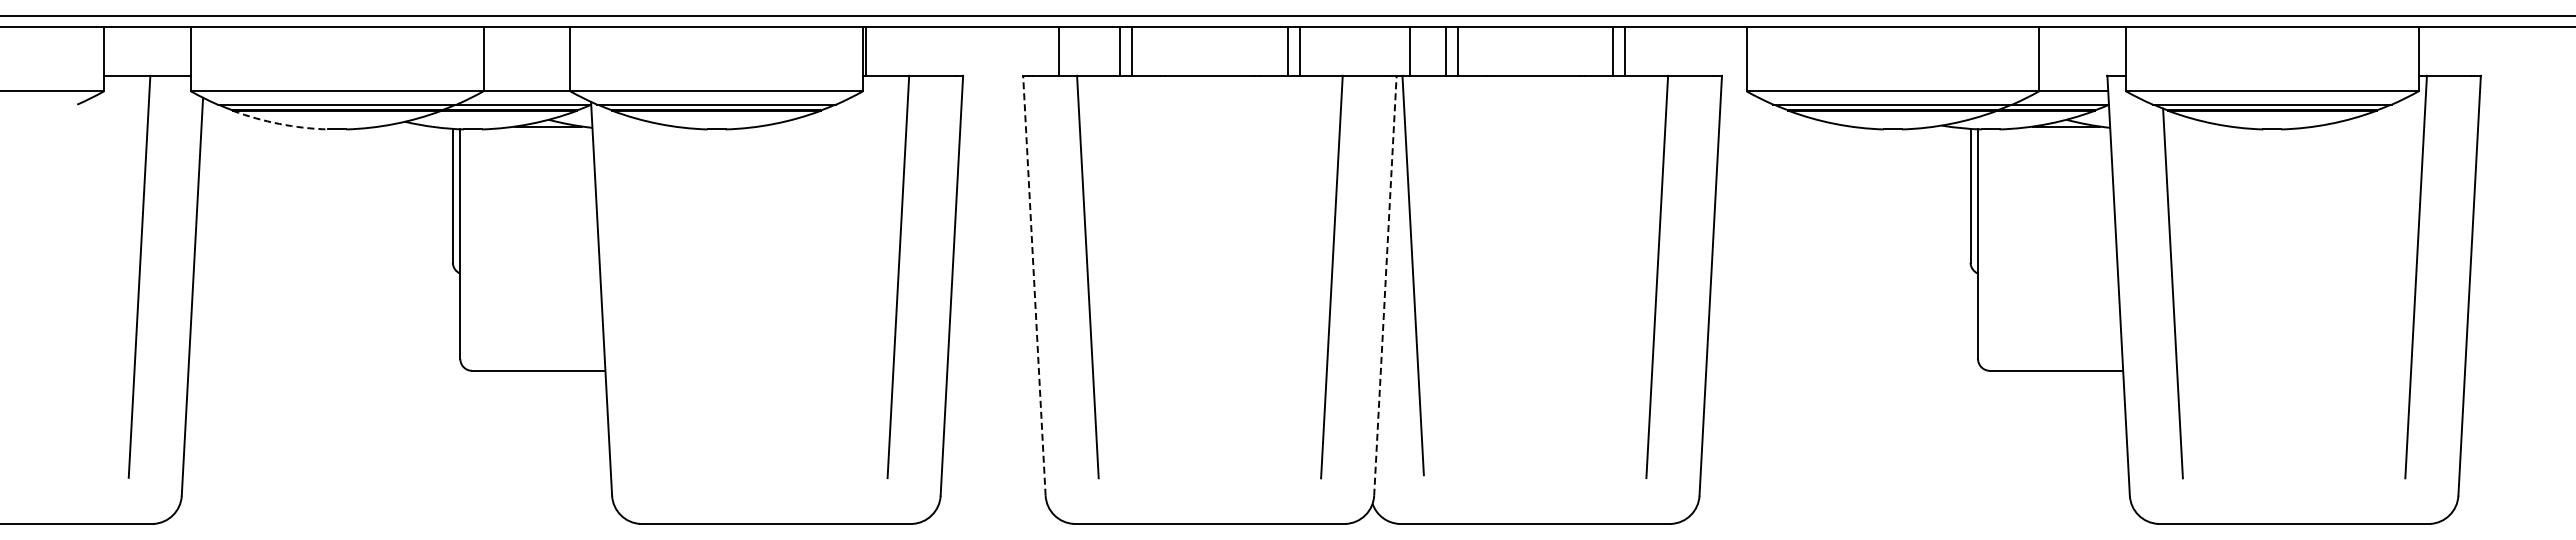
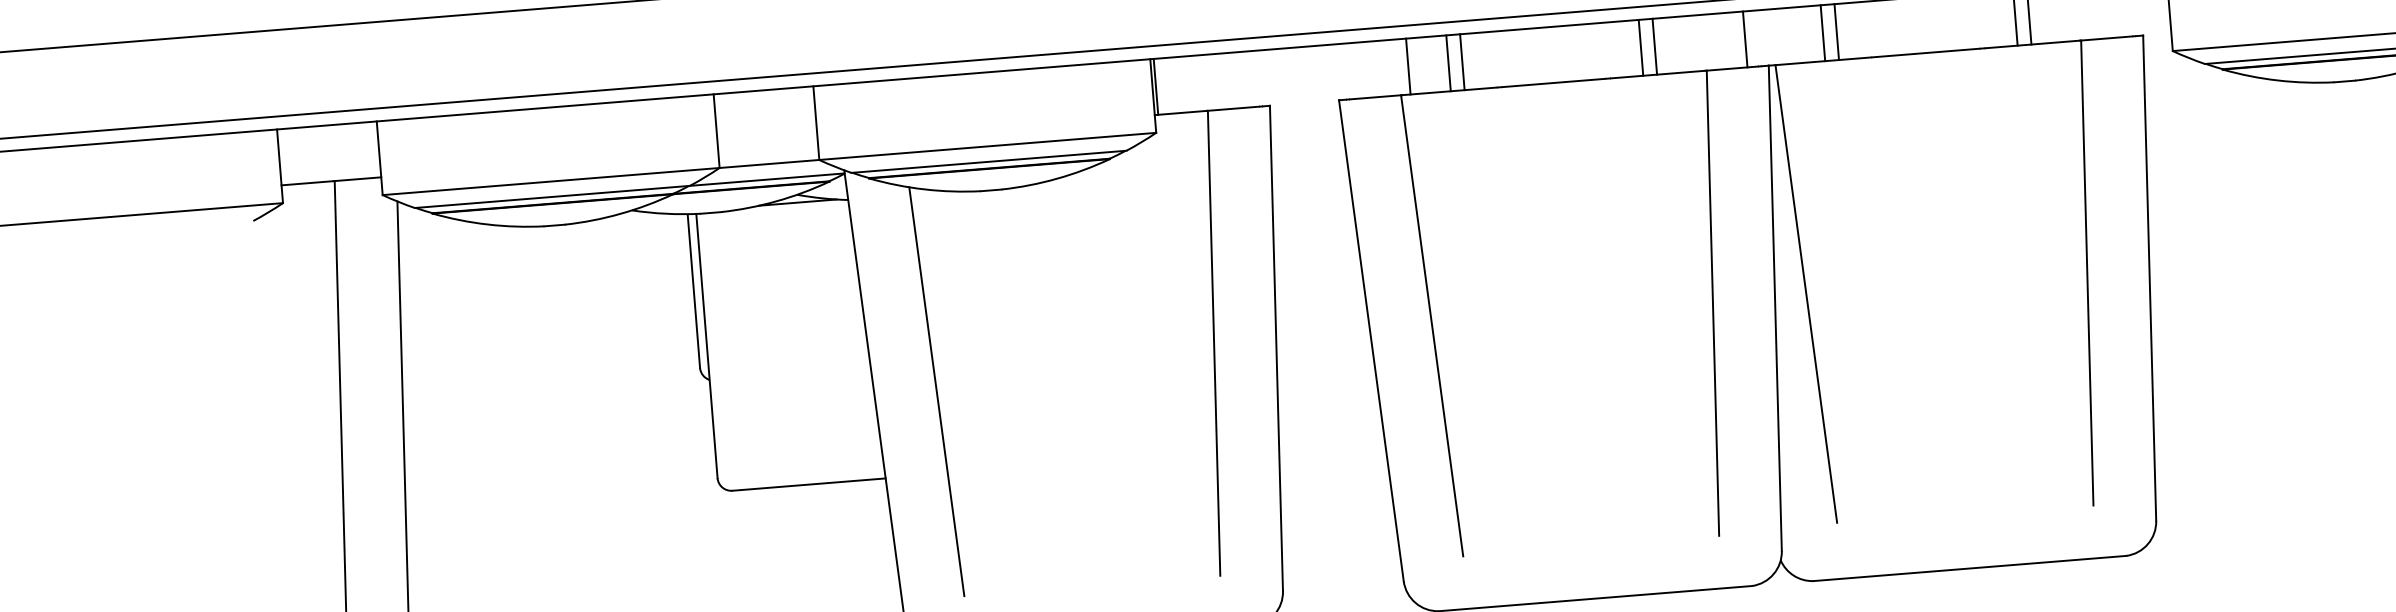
line: (1059, 51) -> (1408, 66), moved
line: (1410, 51) -> (1745, 39), moved
arc: (279, 124) -> (487, 225), dashed -> solid
line: (1034, 285) -> (1371, 340), dashed -> solid
line: (1385, 285) -> (1775, 308), dashed -> solid
line: (655, 299) -> (936, 391), added

